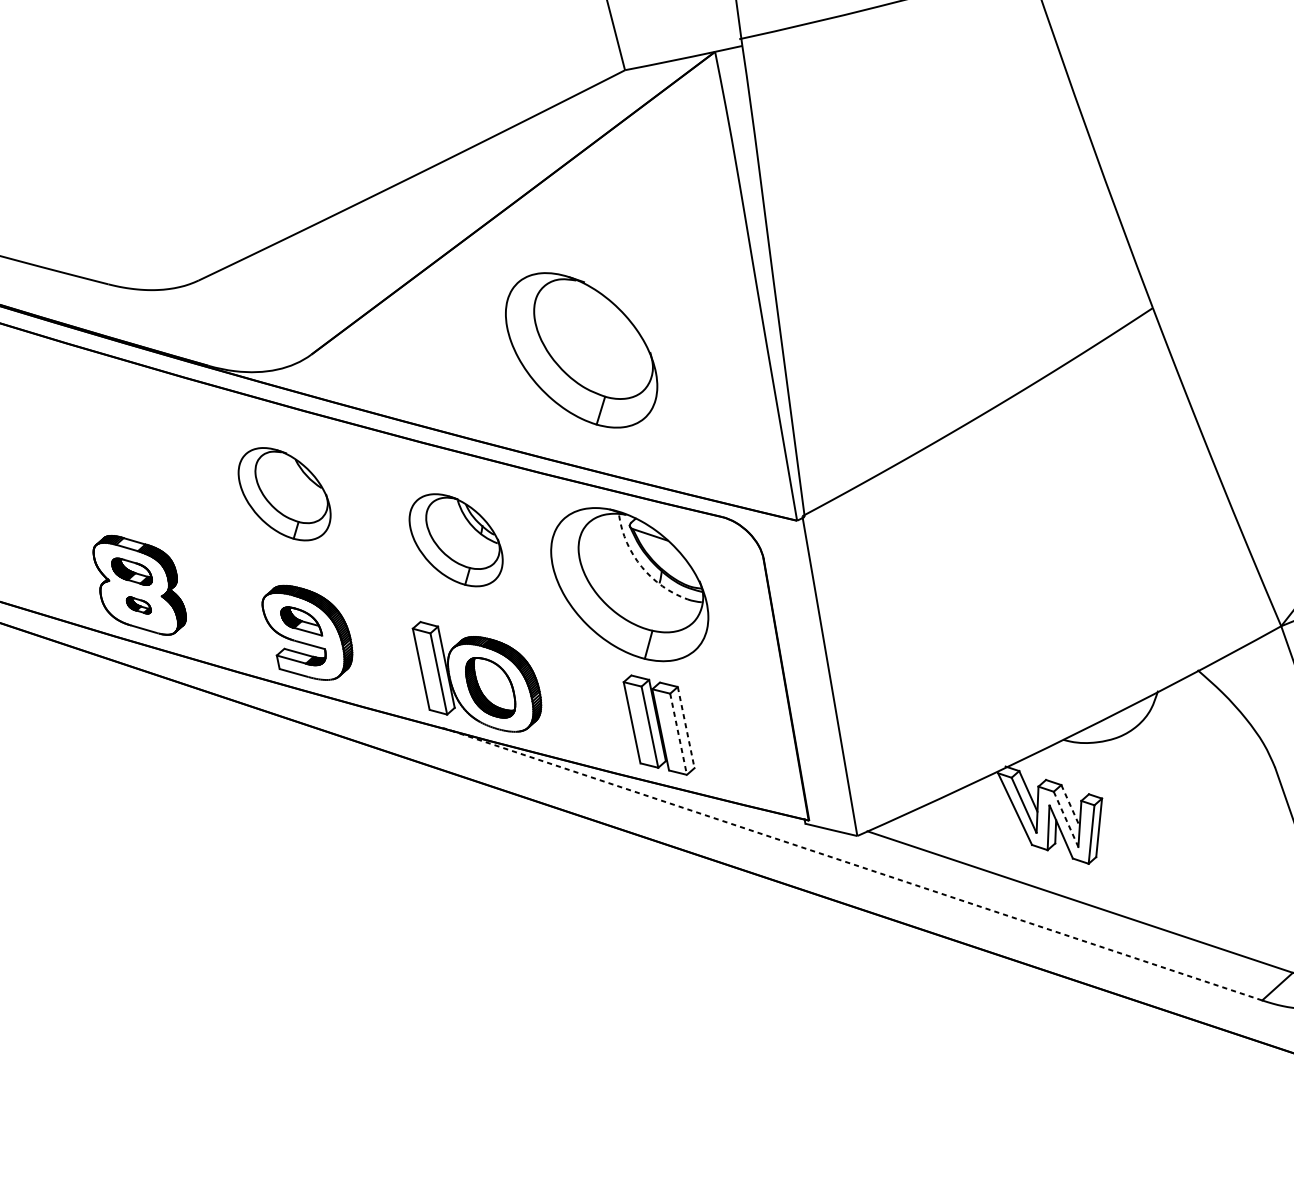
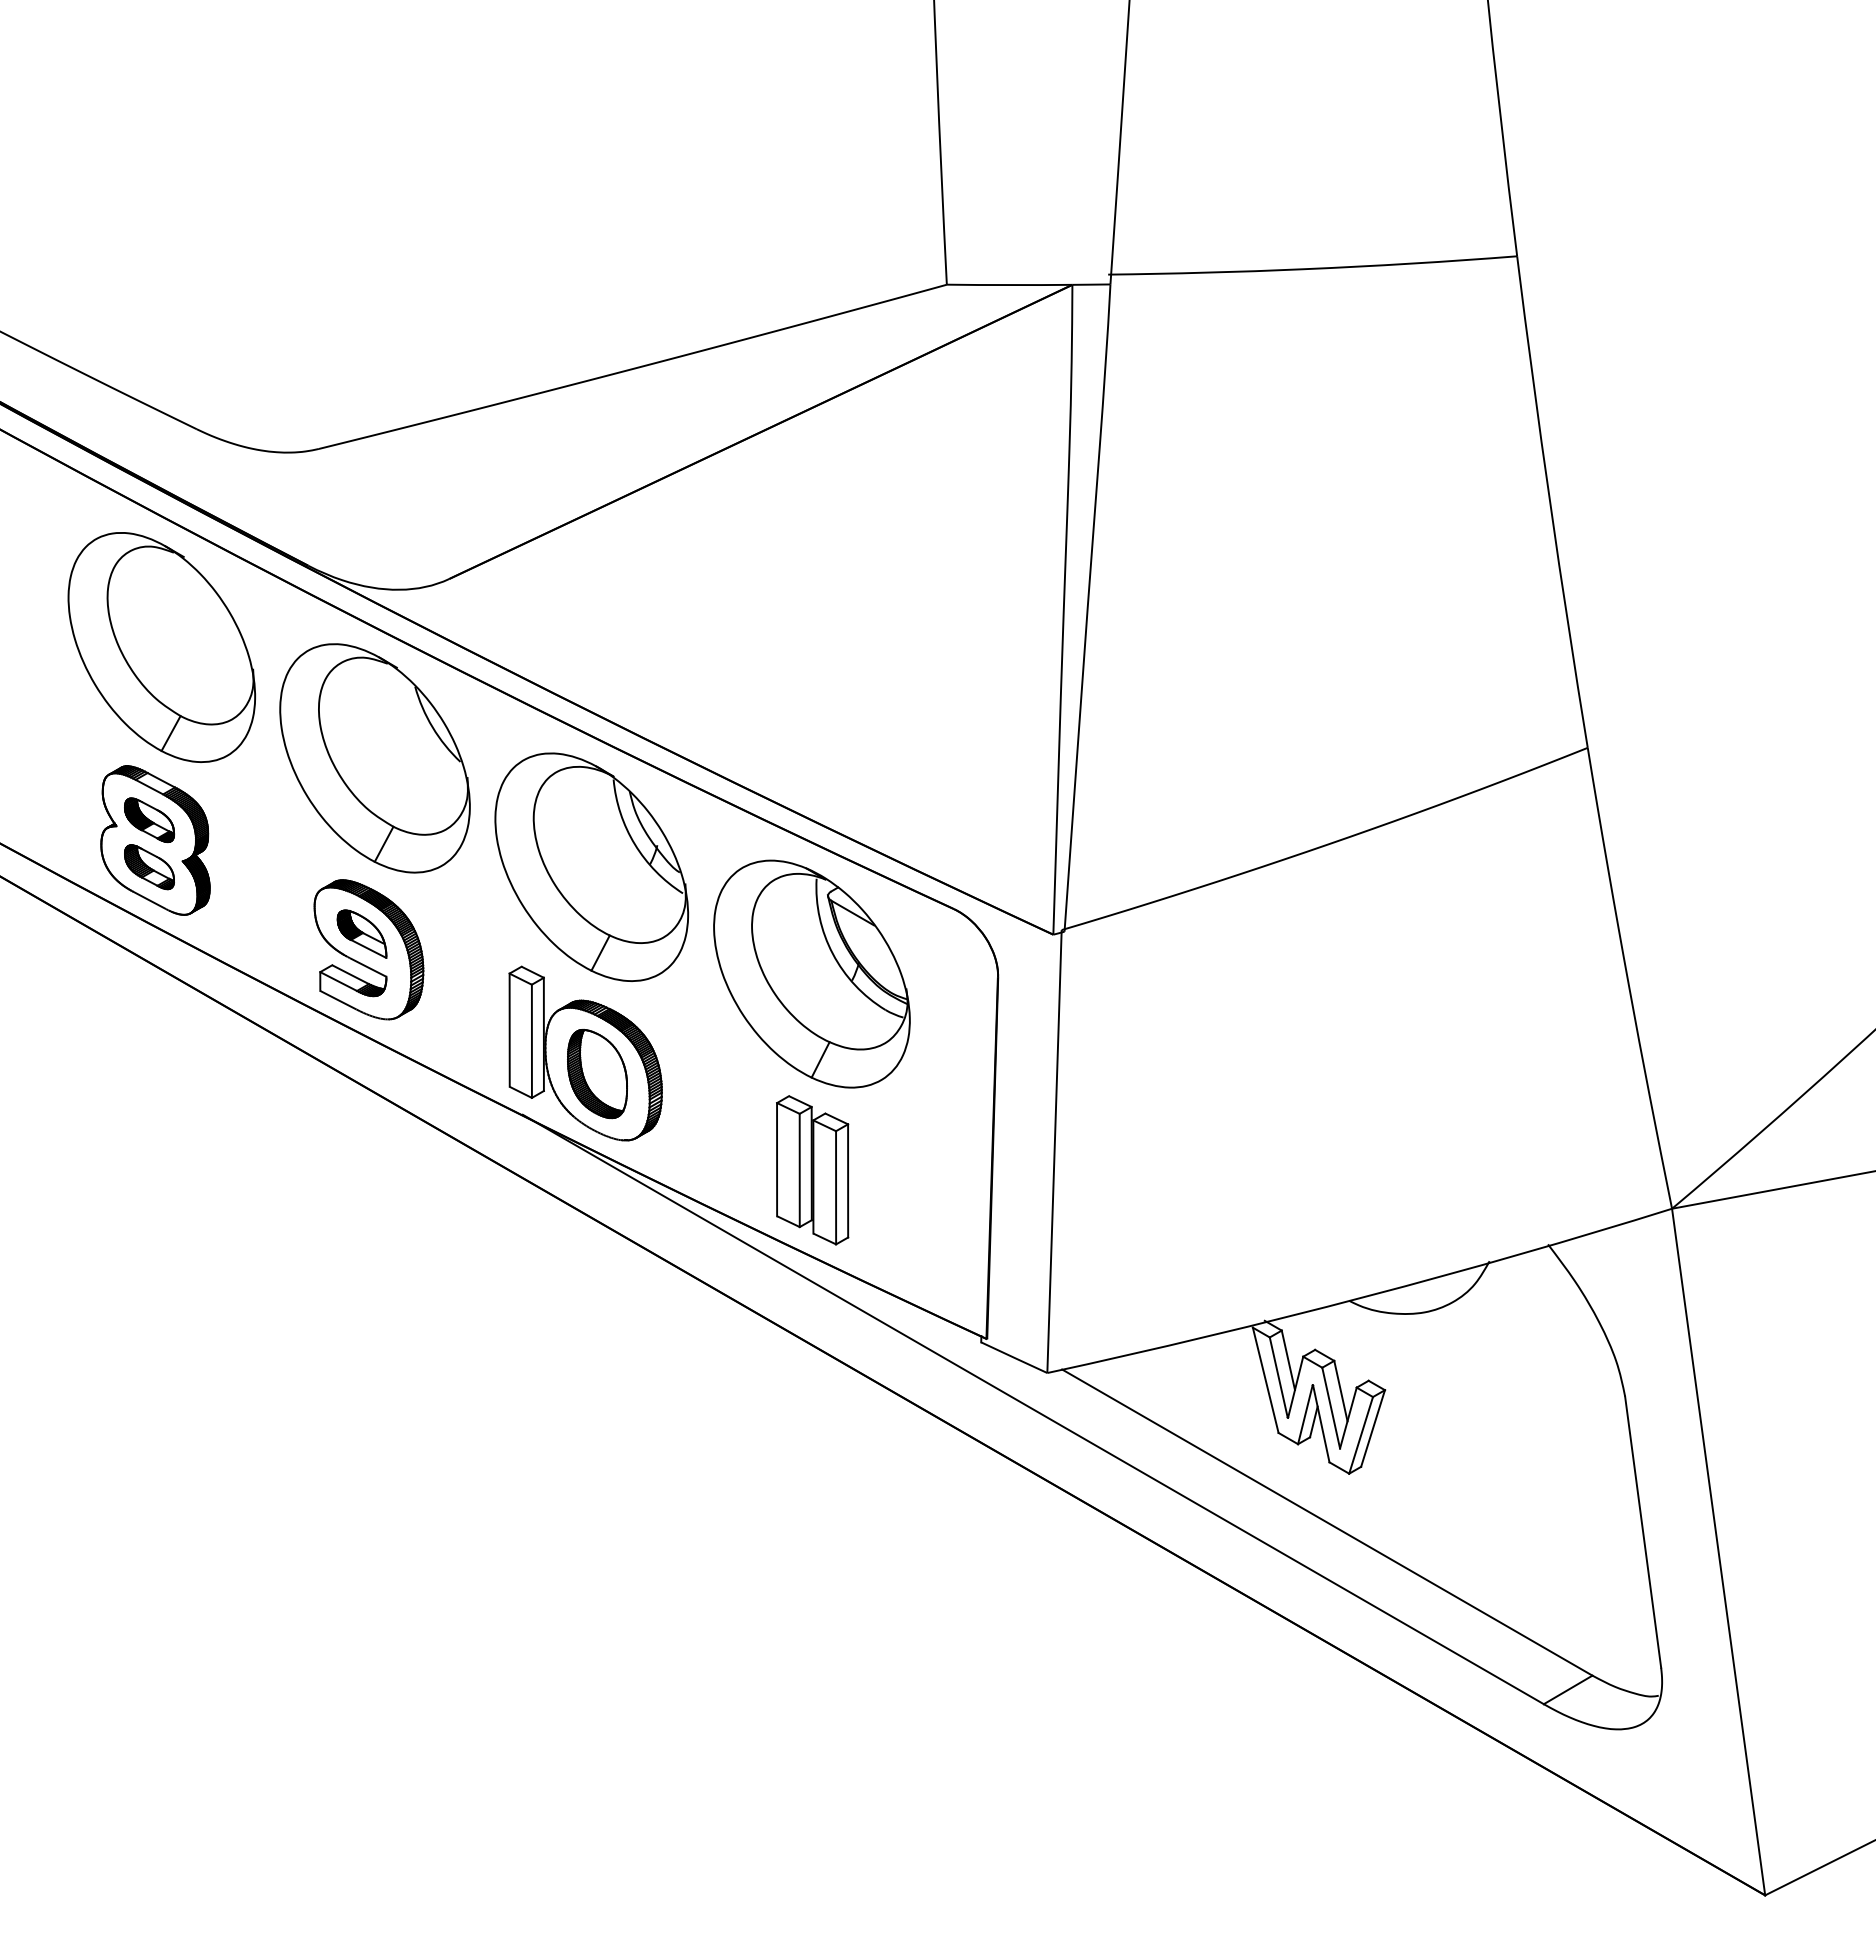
part: (581, 350) -> (161, 647), moved
part: (284, 494) -> (374, 758), size x1.67
part: (455, 539) -> (591, 866), size x1.67
arc: (641, 566) -> (832, 953), dashed -> solid
part: (138, 605) -> (149, 867), size x1.67
line: (686, 727) -> (848, 1180), dashed -> solid
line: (678, 734) -> (836, 1187), dashed -> solid
line: (1070, 806) -> (1340, 1391), dashed -> solid
line: (1066, 818) -> (1331, 1407), dashed -> solid
line: (852, 864) -> (1032, 1409), dashed -> solid

